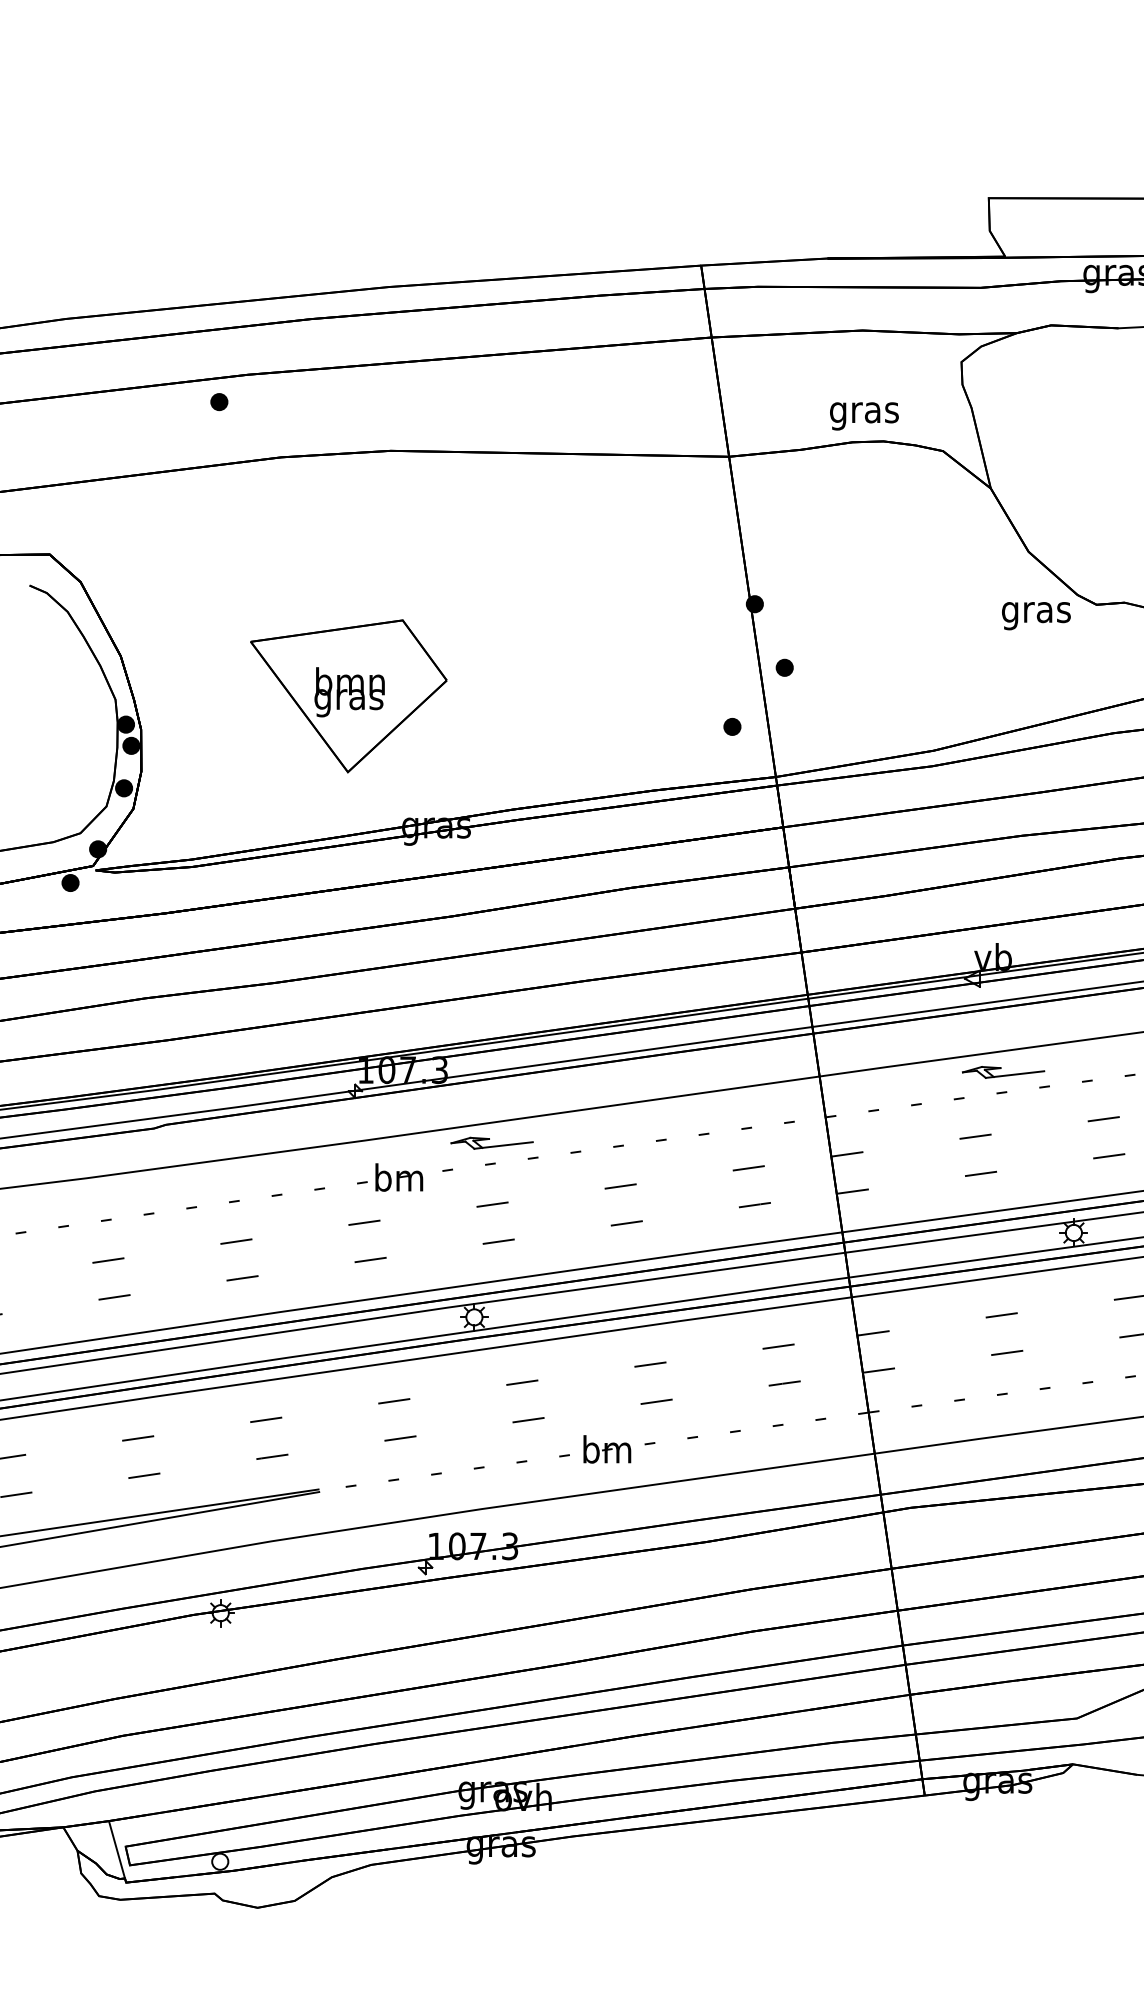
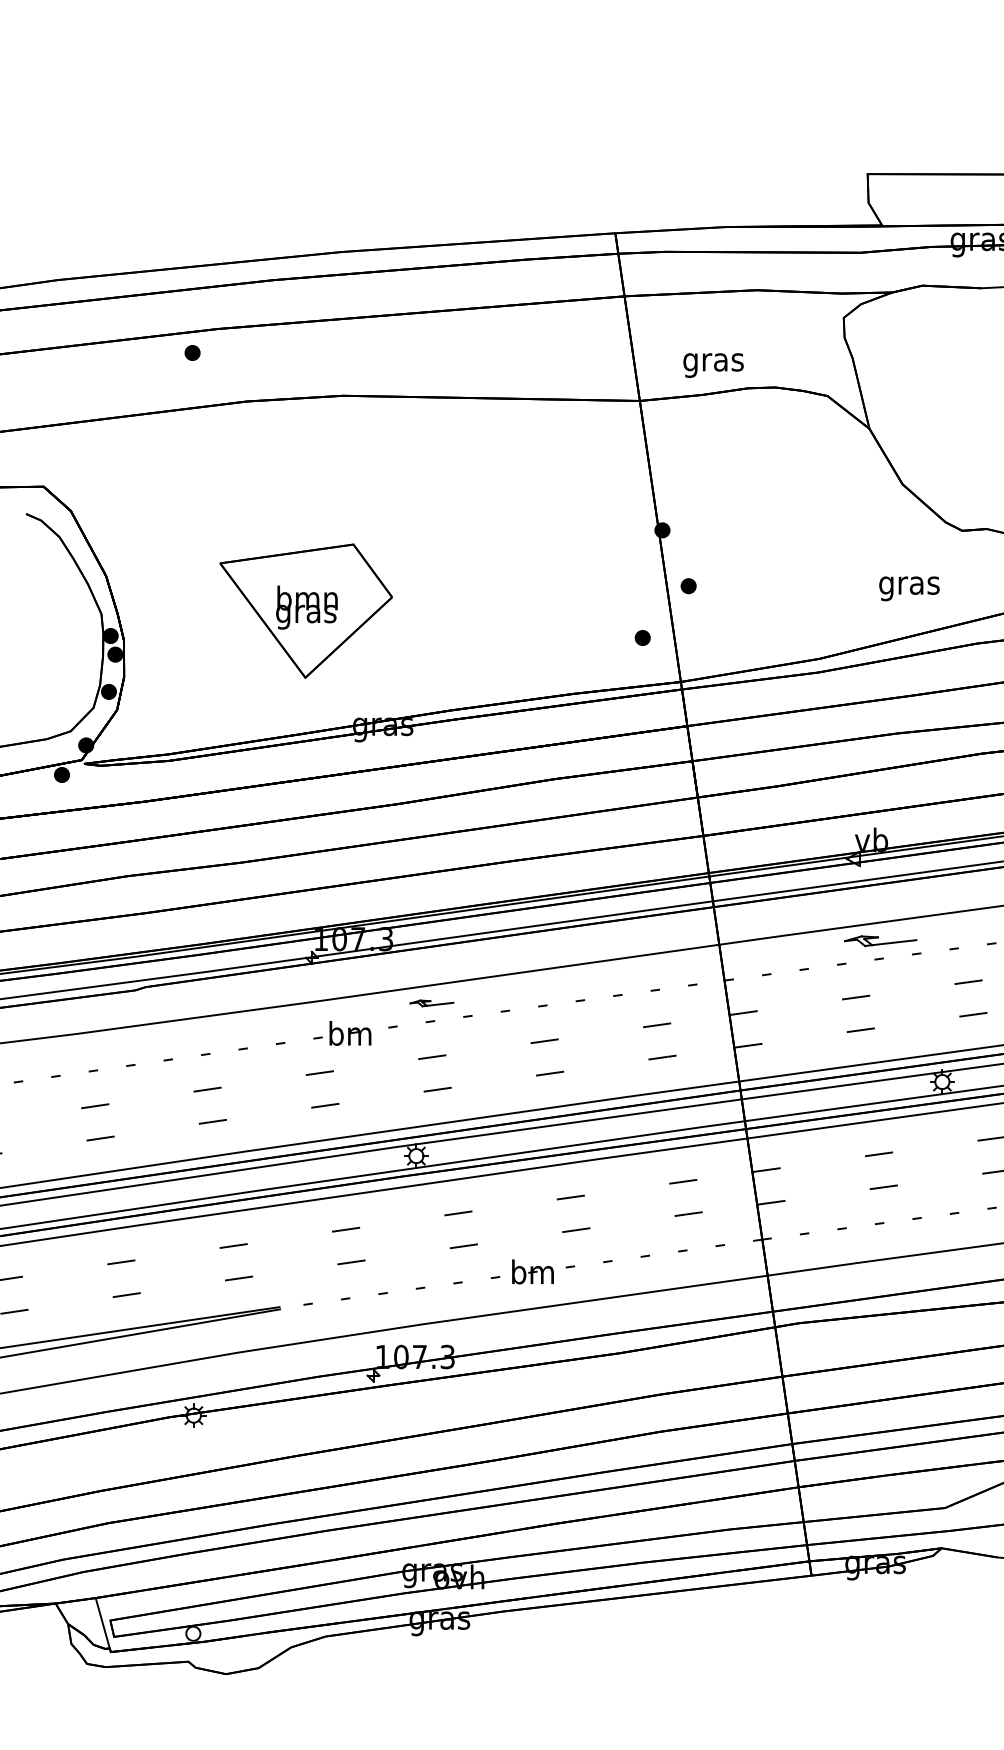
text: (864, 416) -> (713, 365), moved
text: (1036, 615) -> (909, 588), moved
part: (491, 1143) -> (431, 1003), size x0.6

